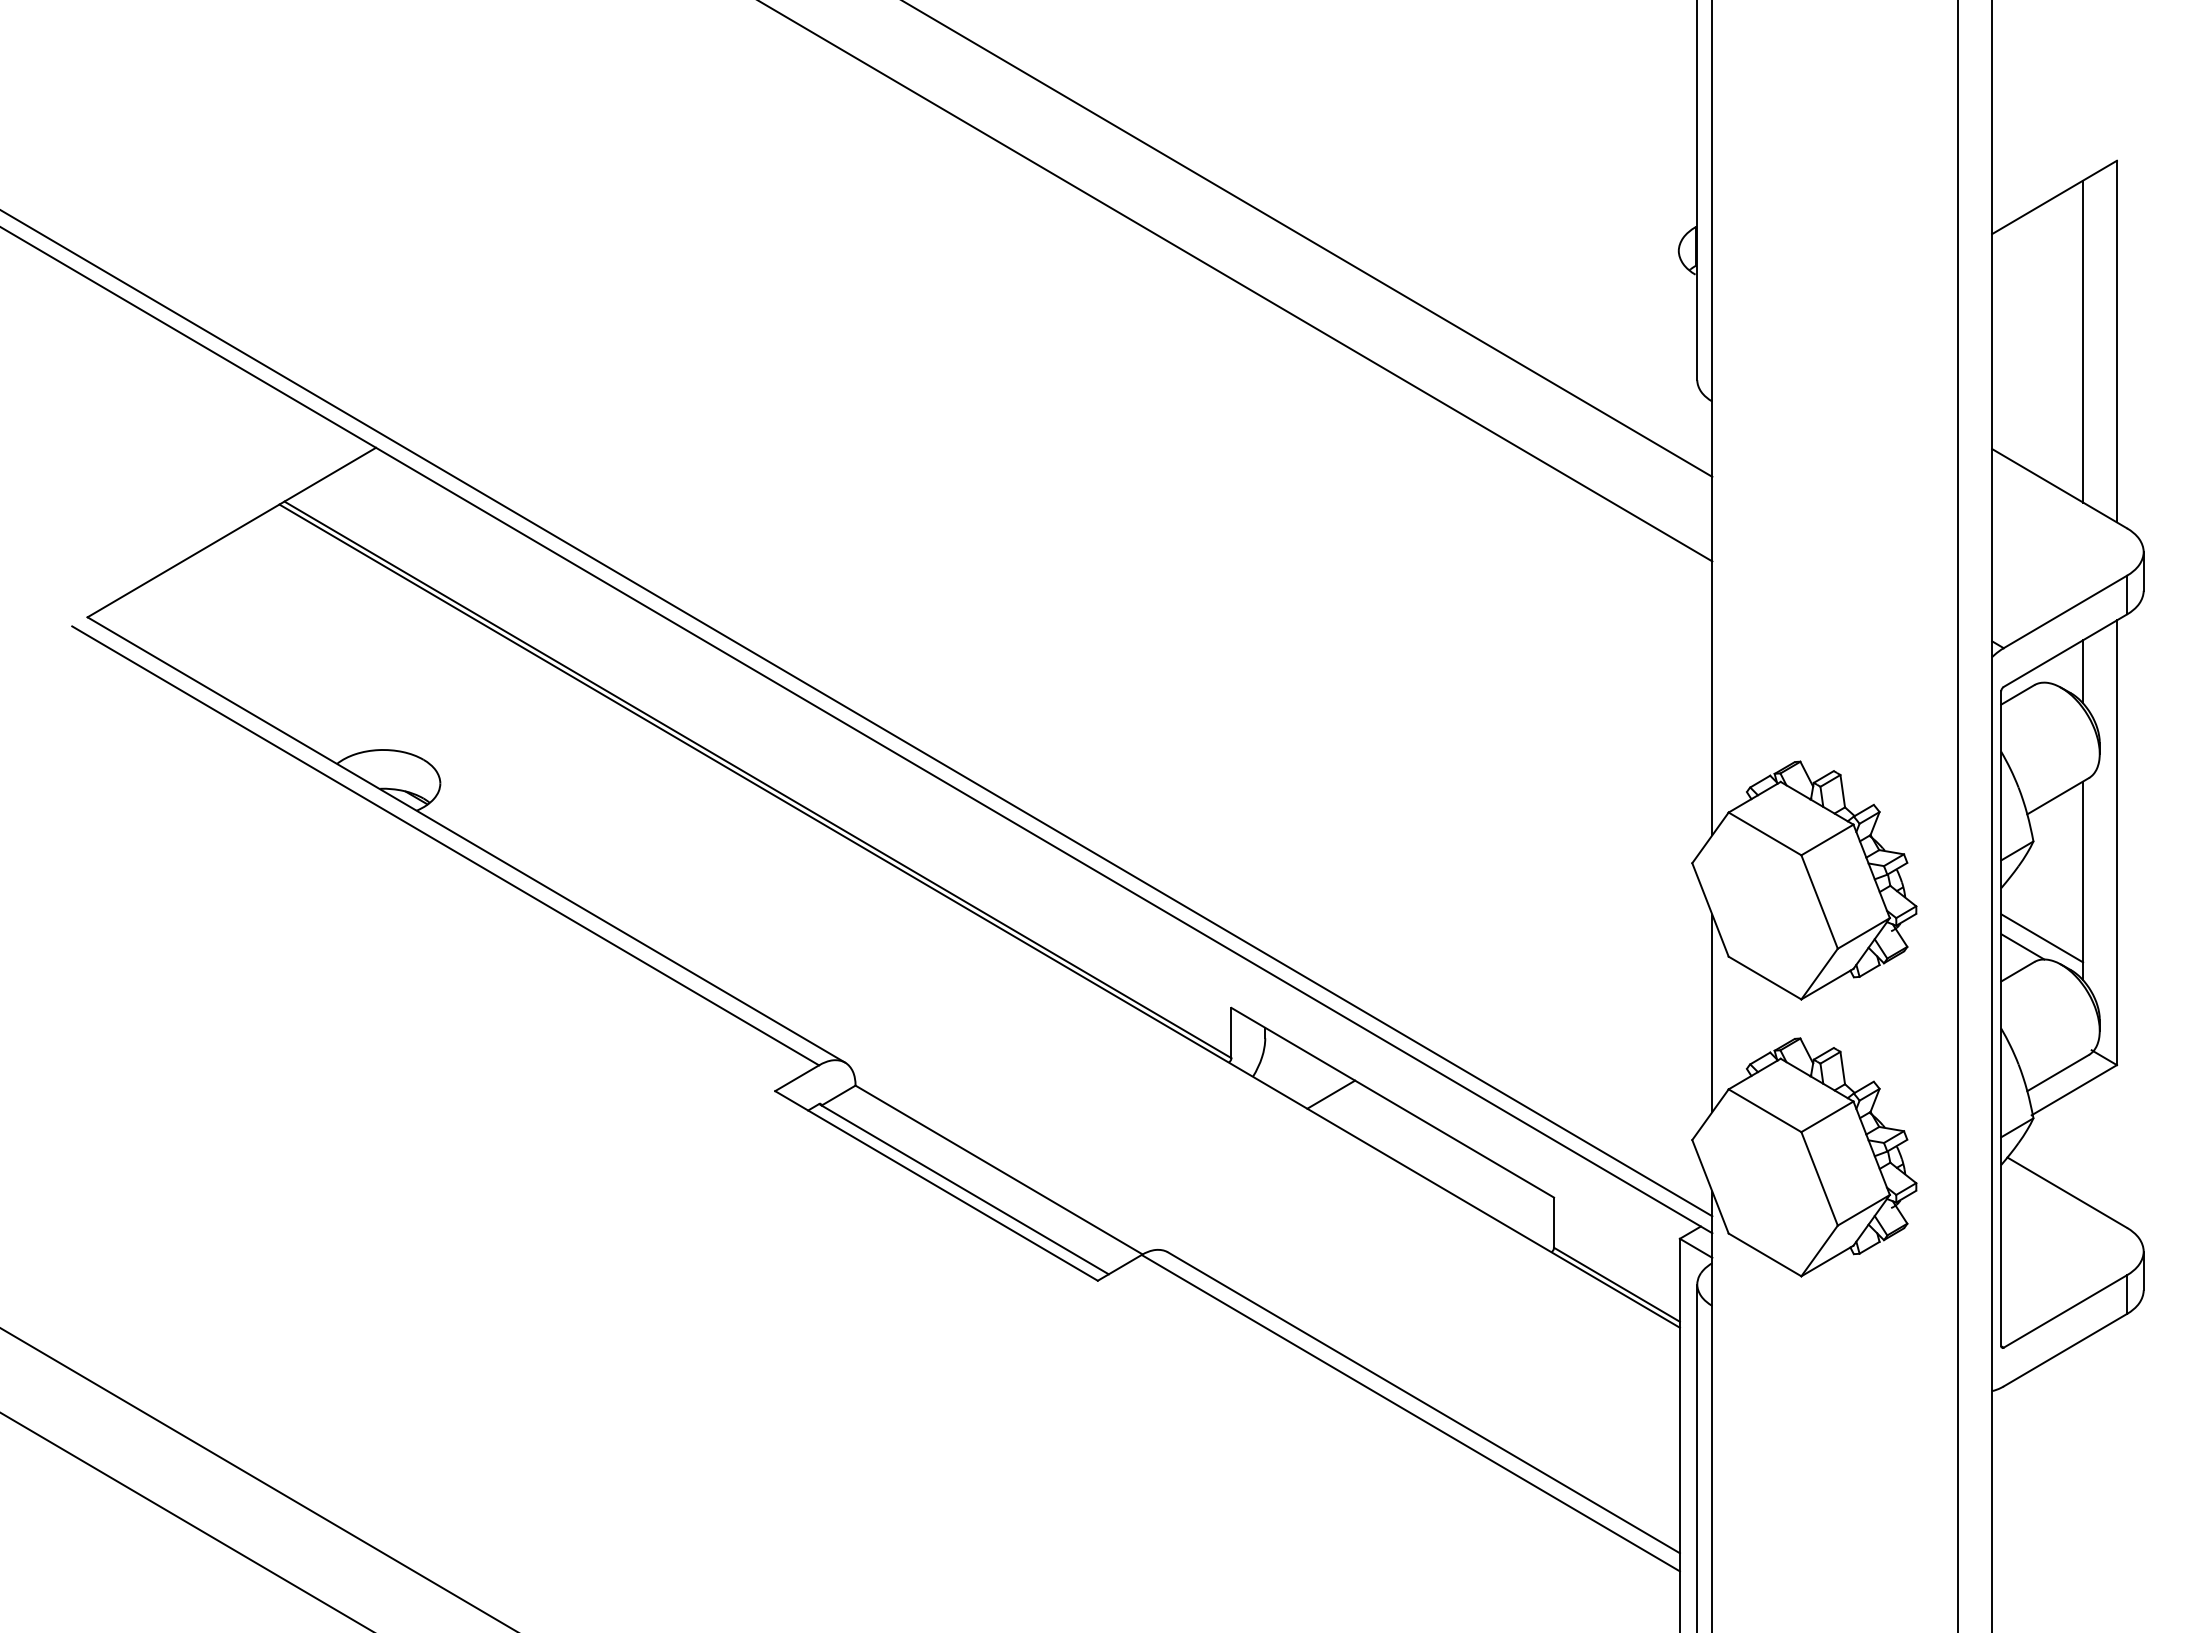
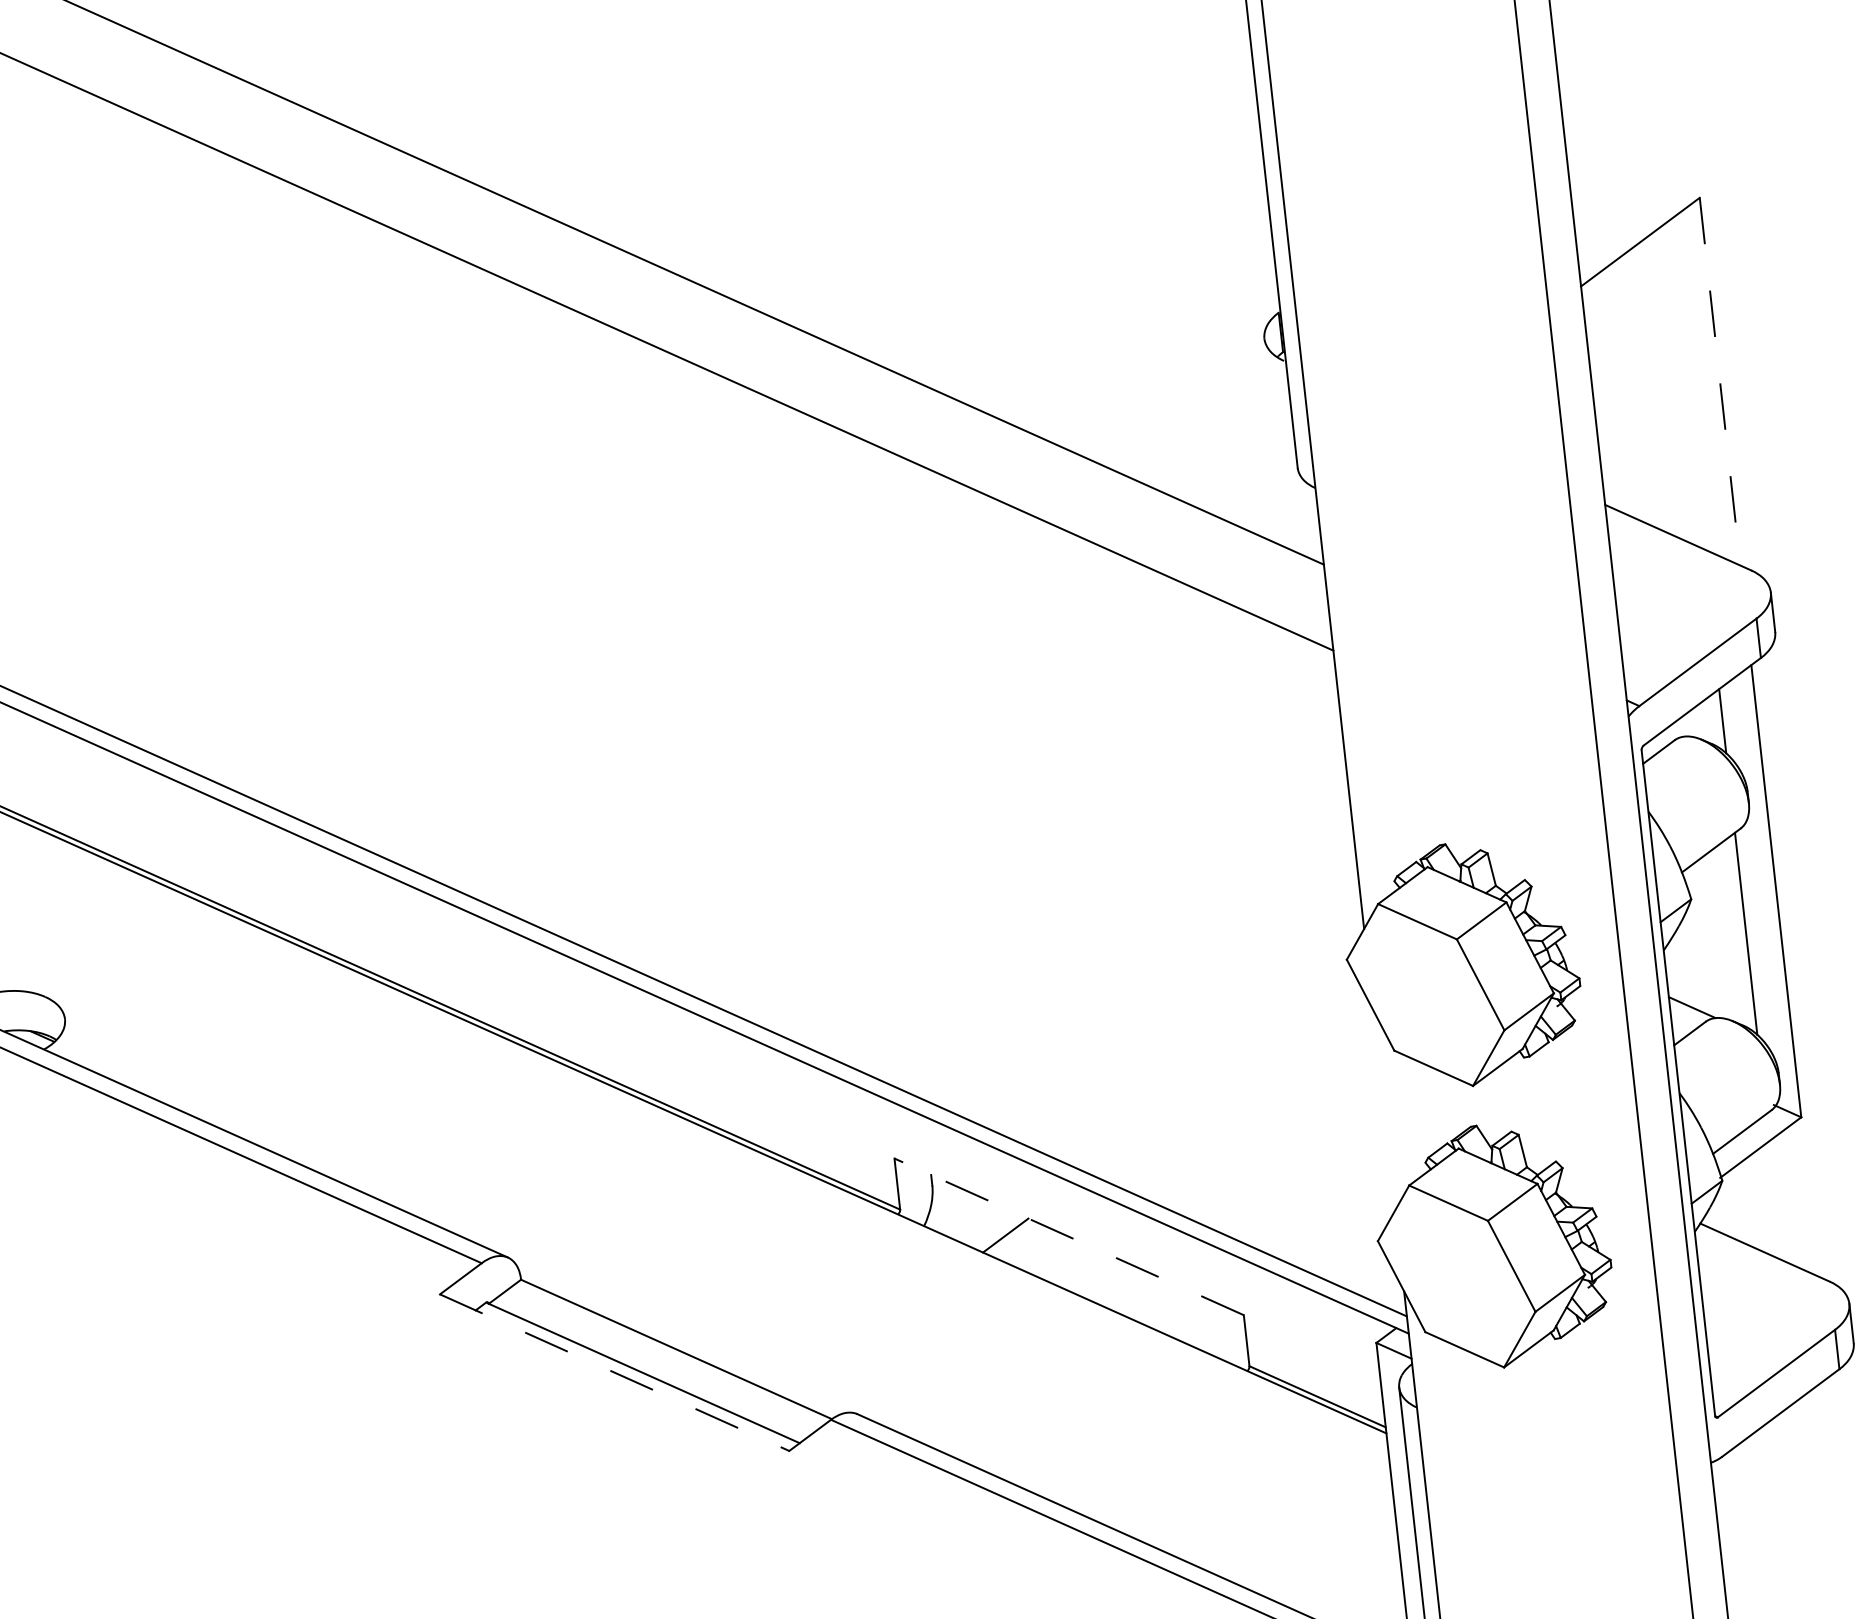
line: (2083, 341) -> (1686, 385), removed
line: (2116, 341) -> (1719, 381), solid -> dashed
line: (2042, 938) -> (1711, 996), removed
line: (1712, 1013) -> (1384, 1110), removed
line: (1392, 1102) -> (1068, 1236), solid -> dashed
line: (936, 1186) -> (614, 1373), solid -> dashed

